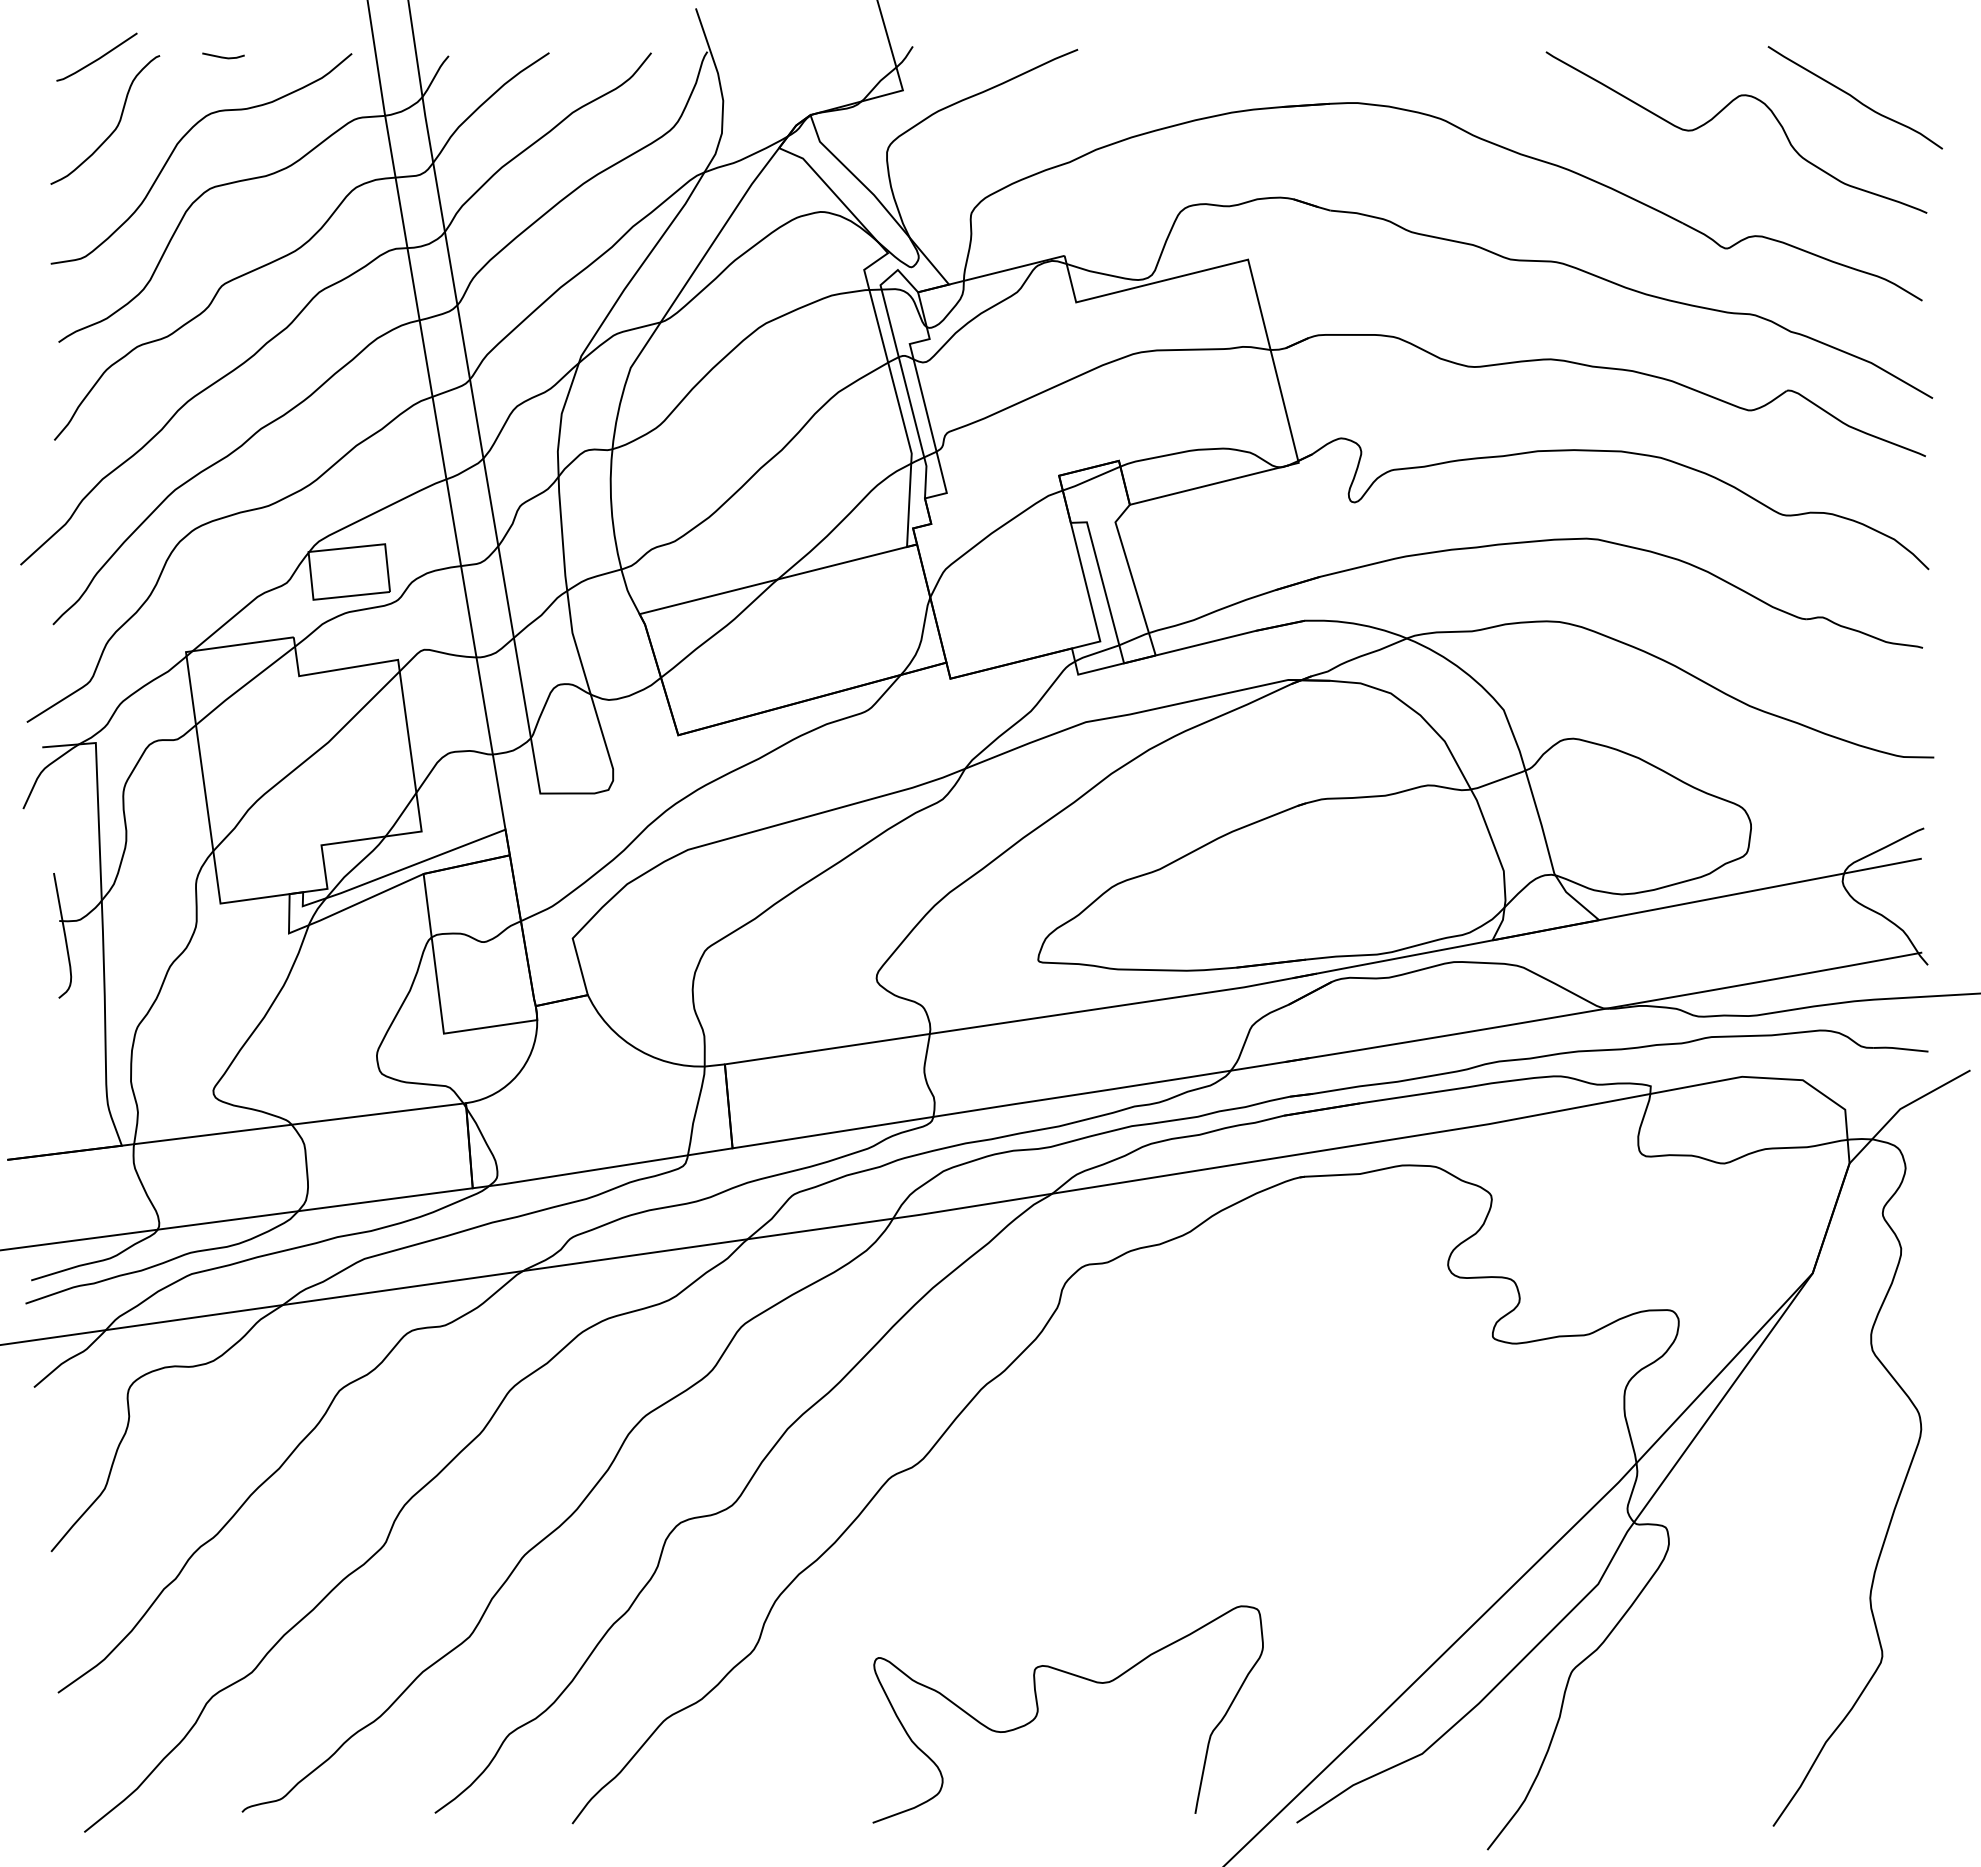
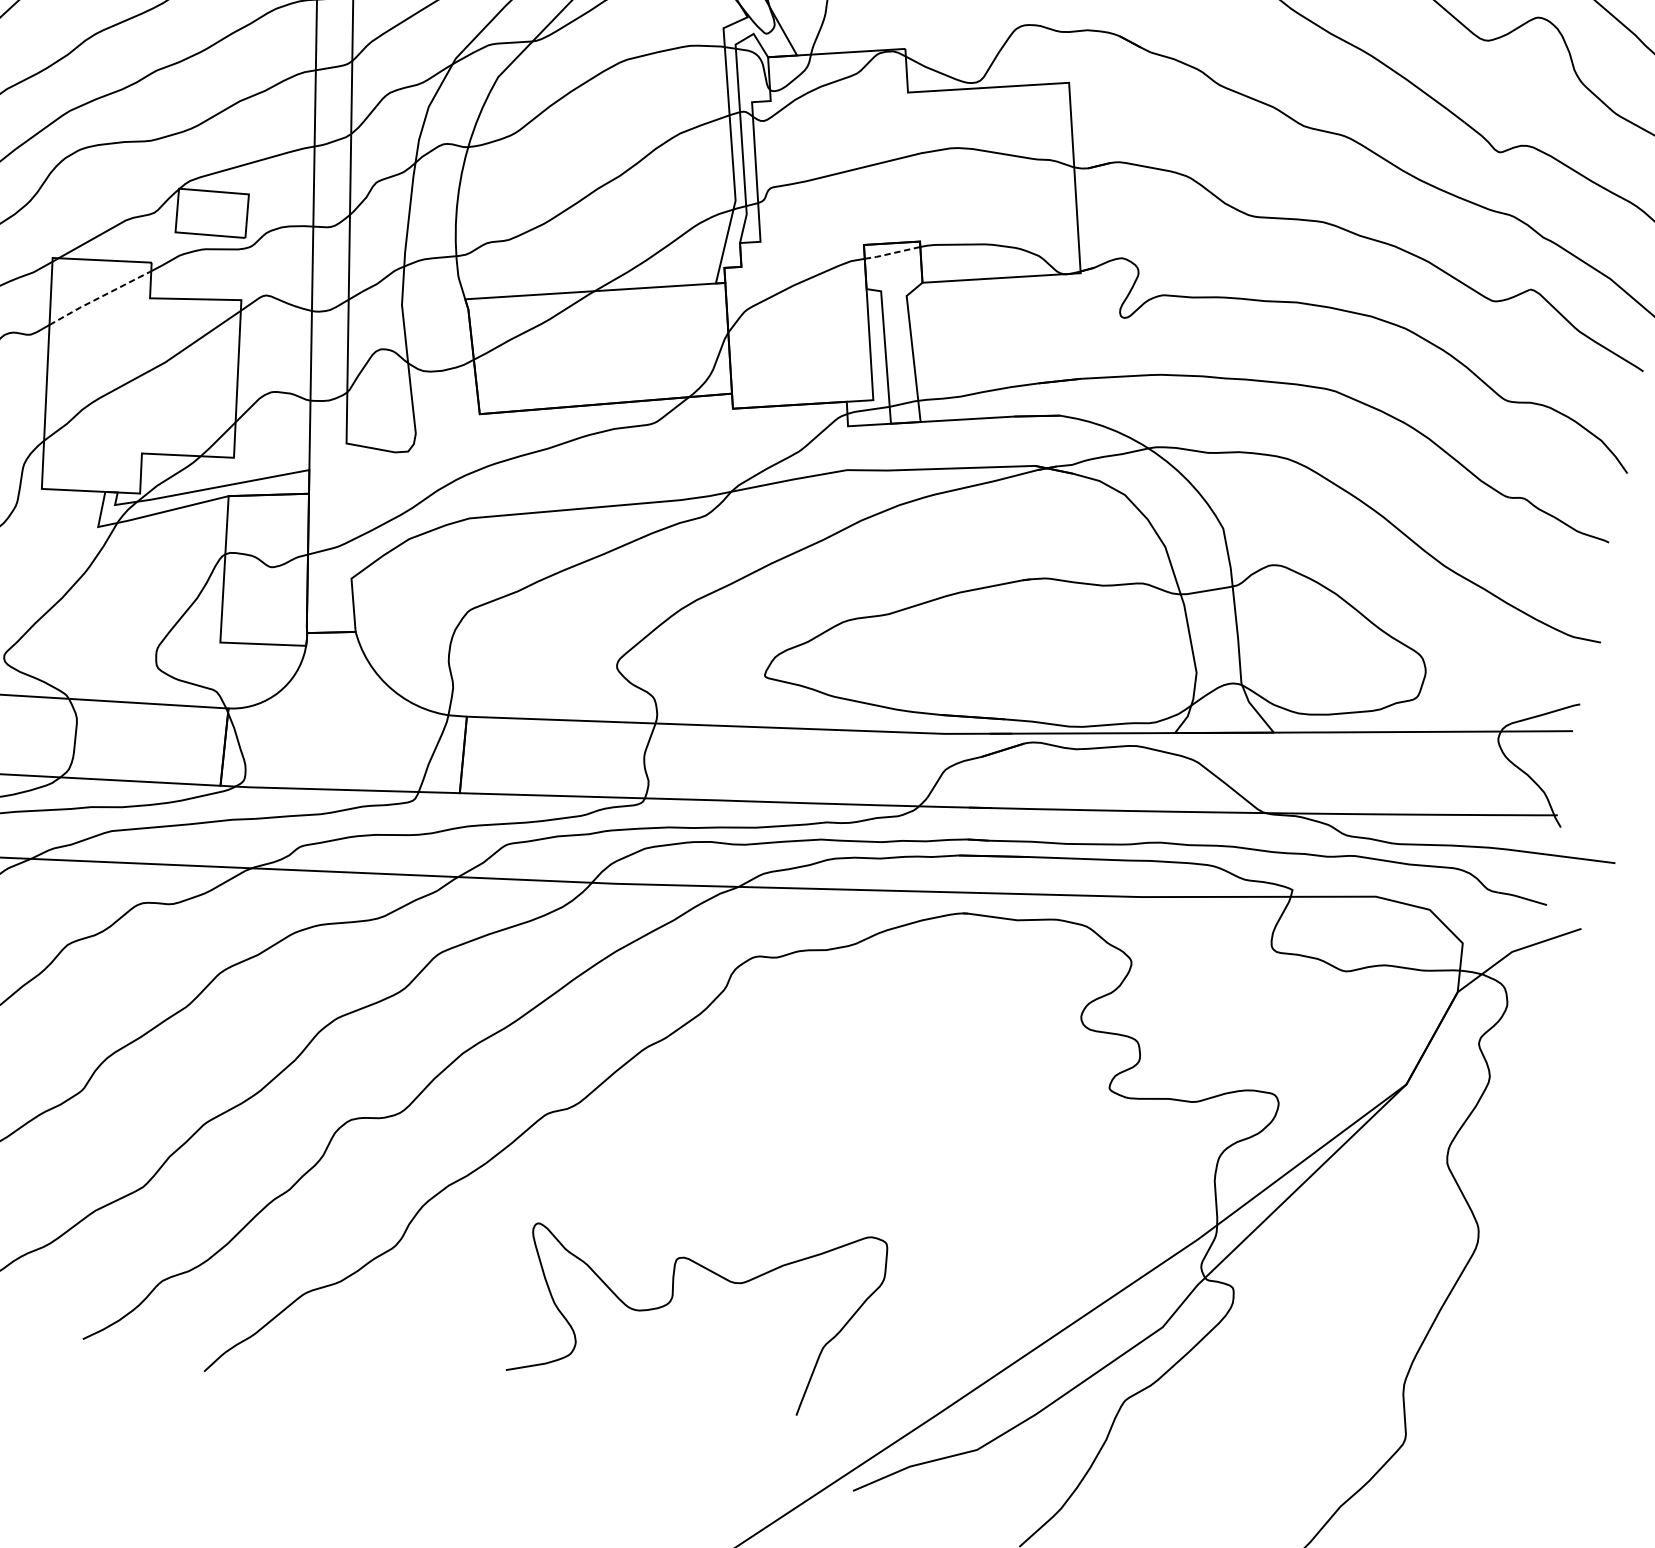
line: (1091, 479) -> (892, 253), solid -> dashed
line: (244, 685) -> (99, 297), solid -> dashed
curve: (1038, 1713) -> (672, 1299), moved

